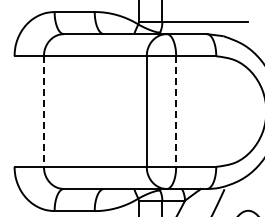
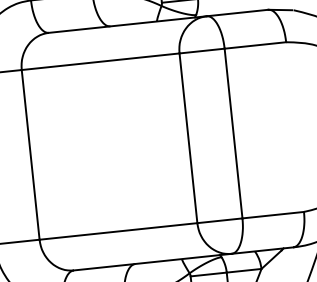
line: (43, 112) -> (30, 156), dashed -> solid
line: (176, 112) -> (234, 134), dashed -> solid

